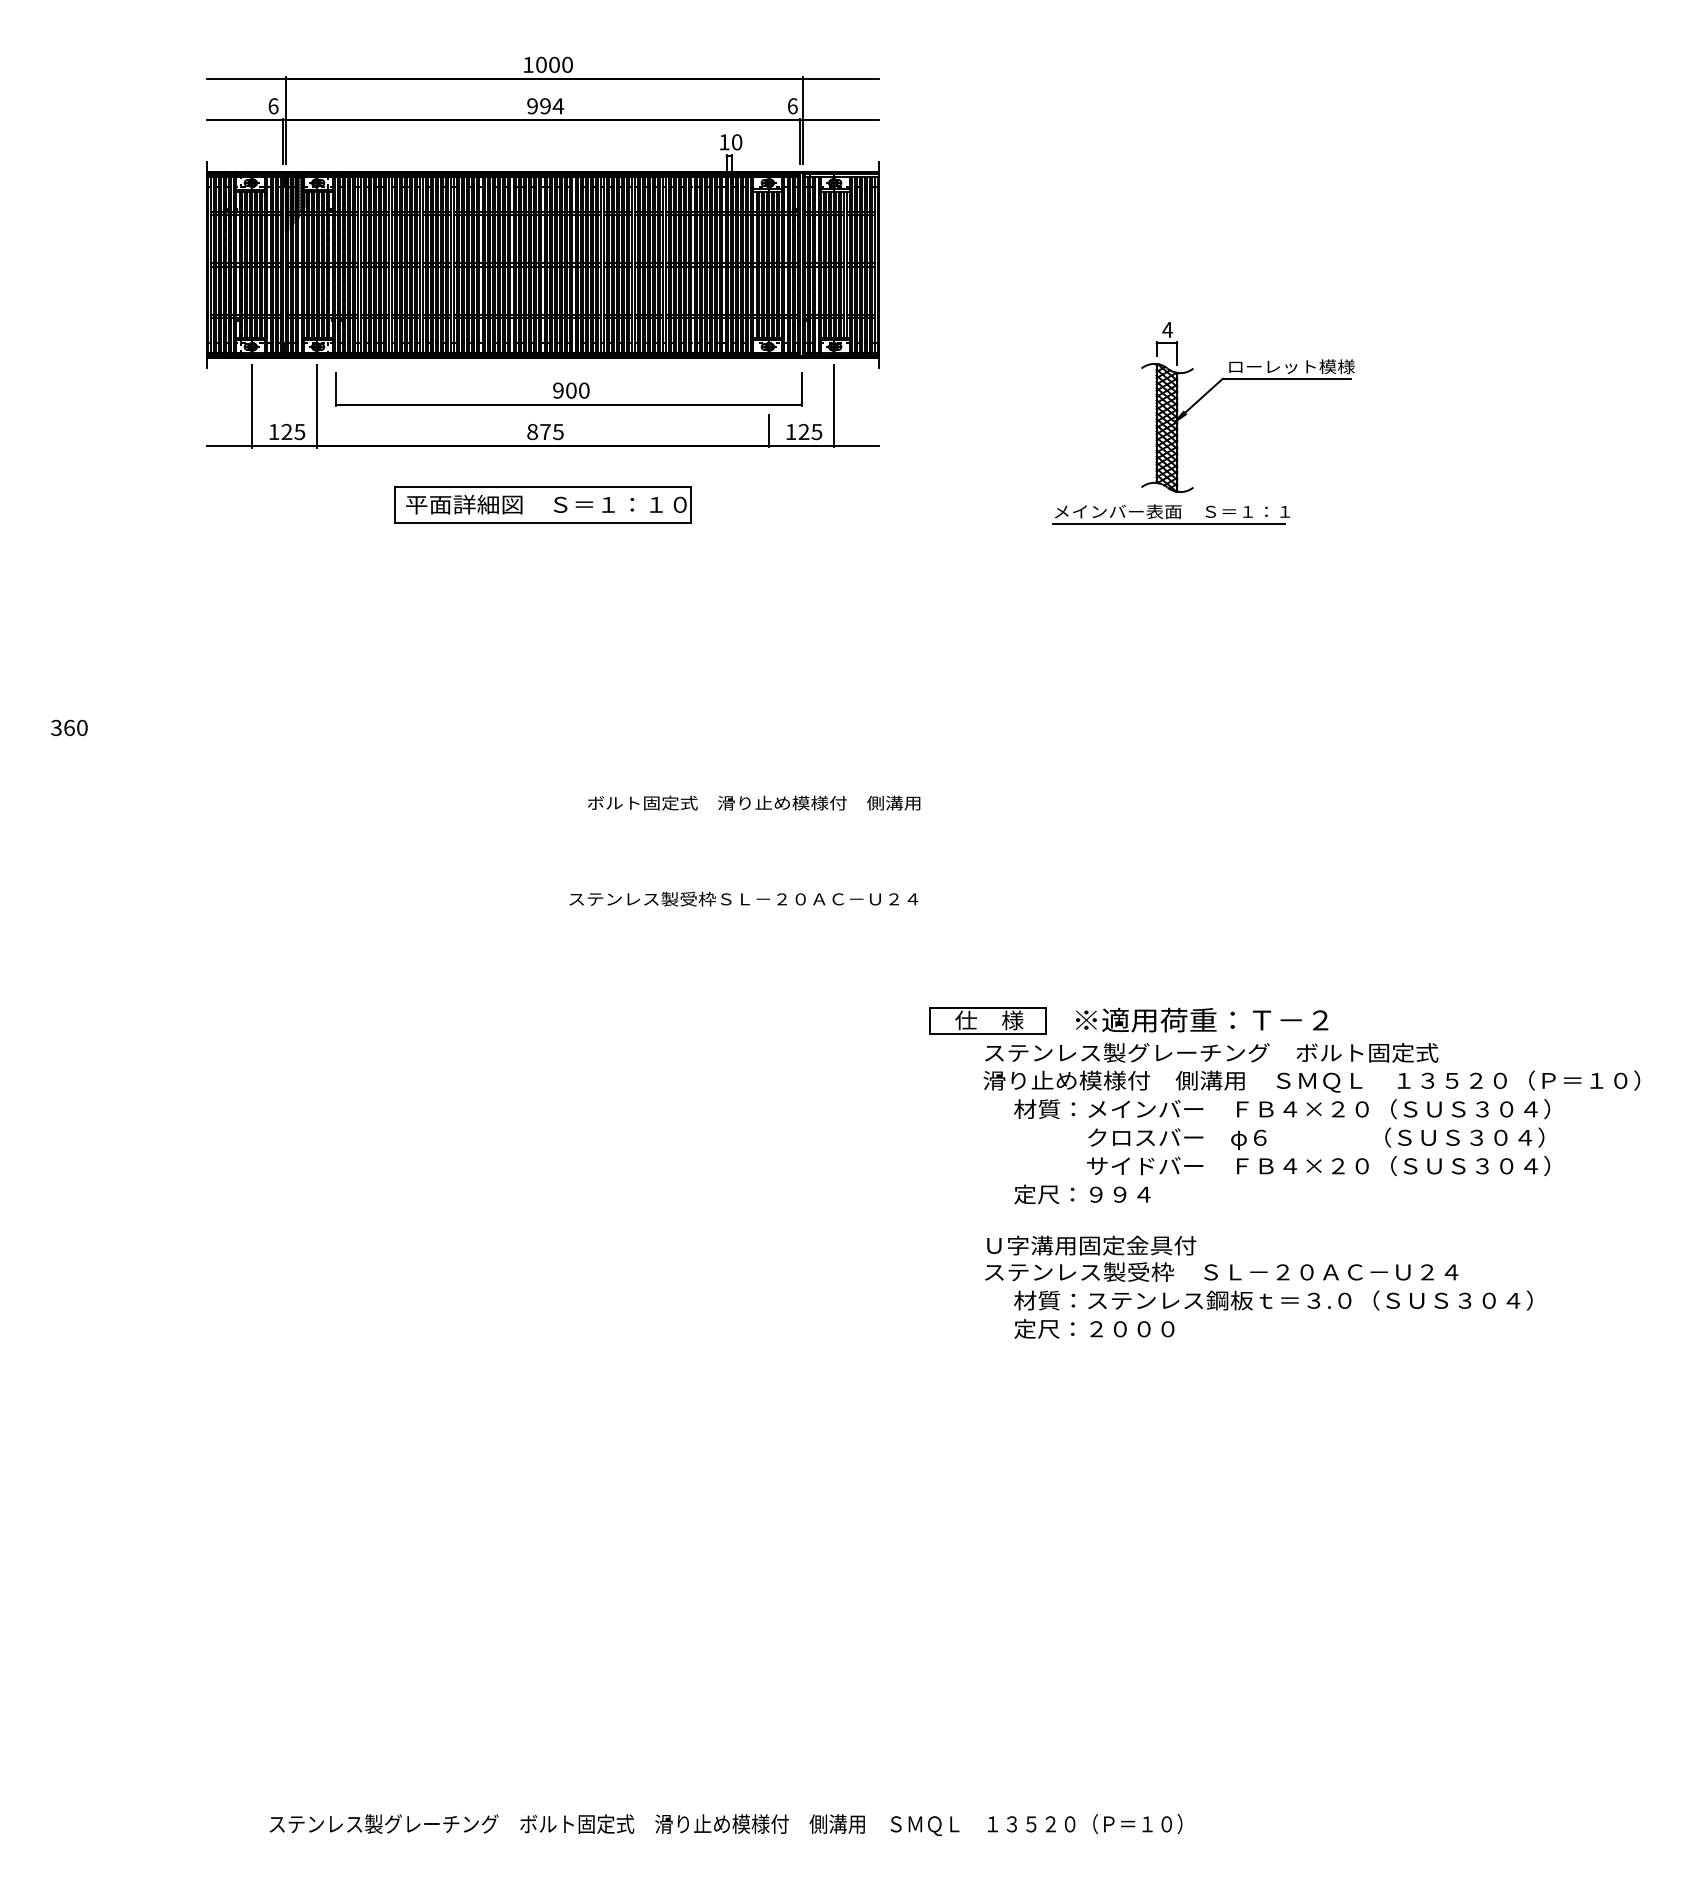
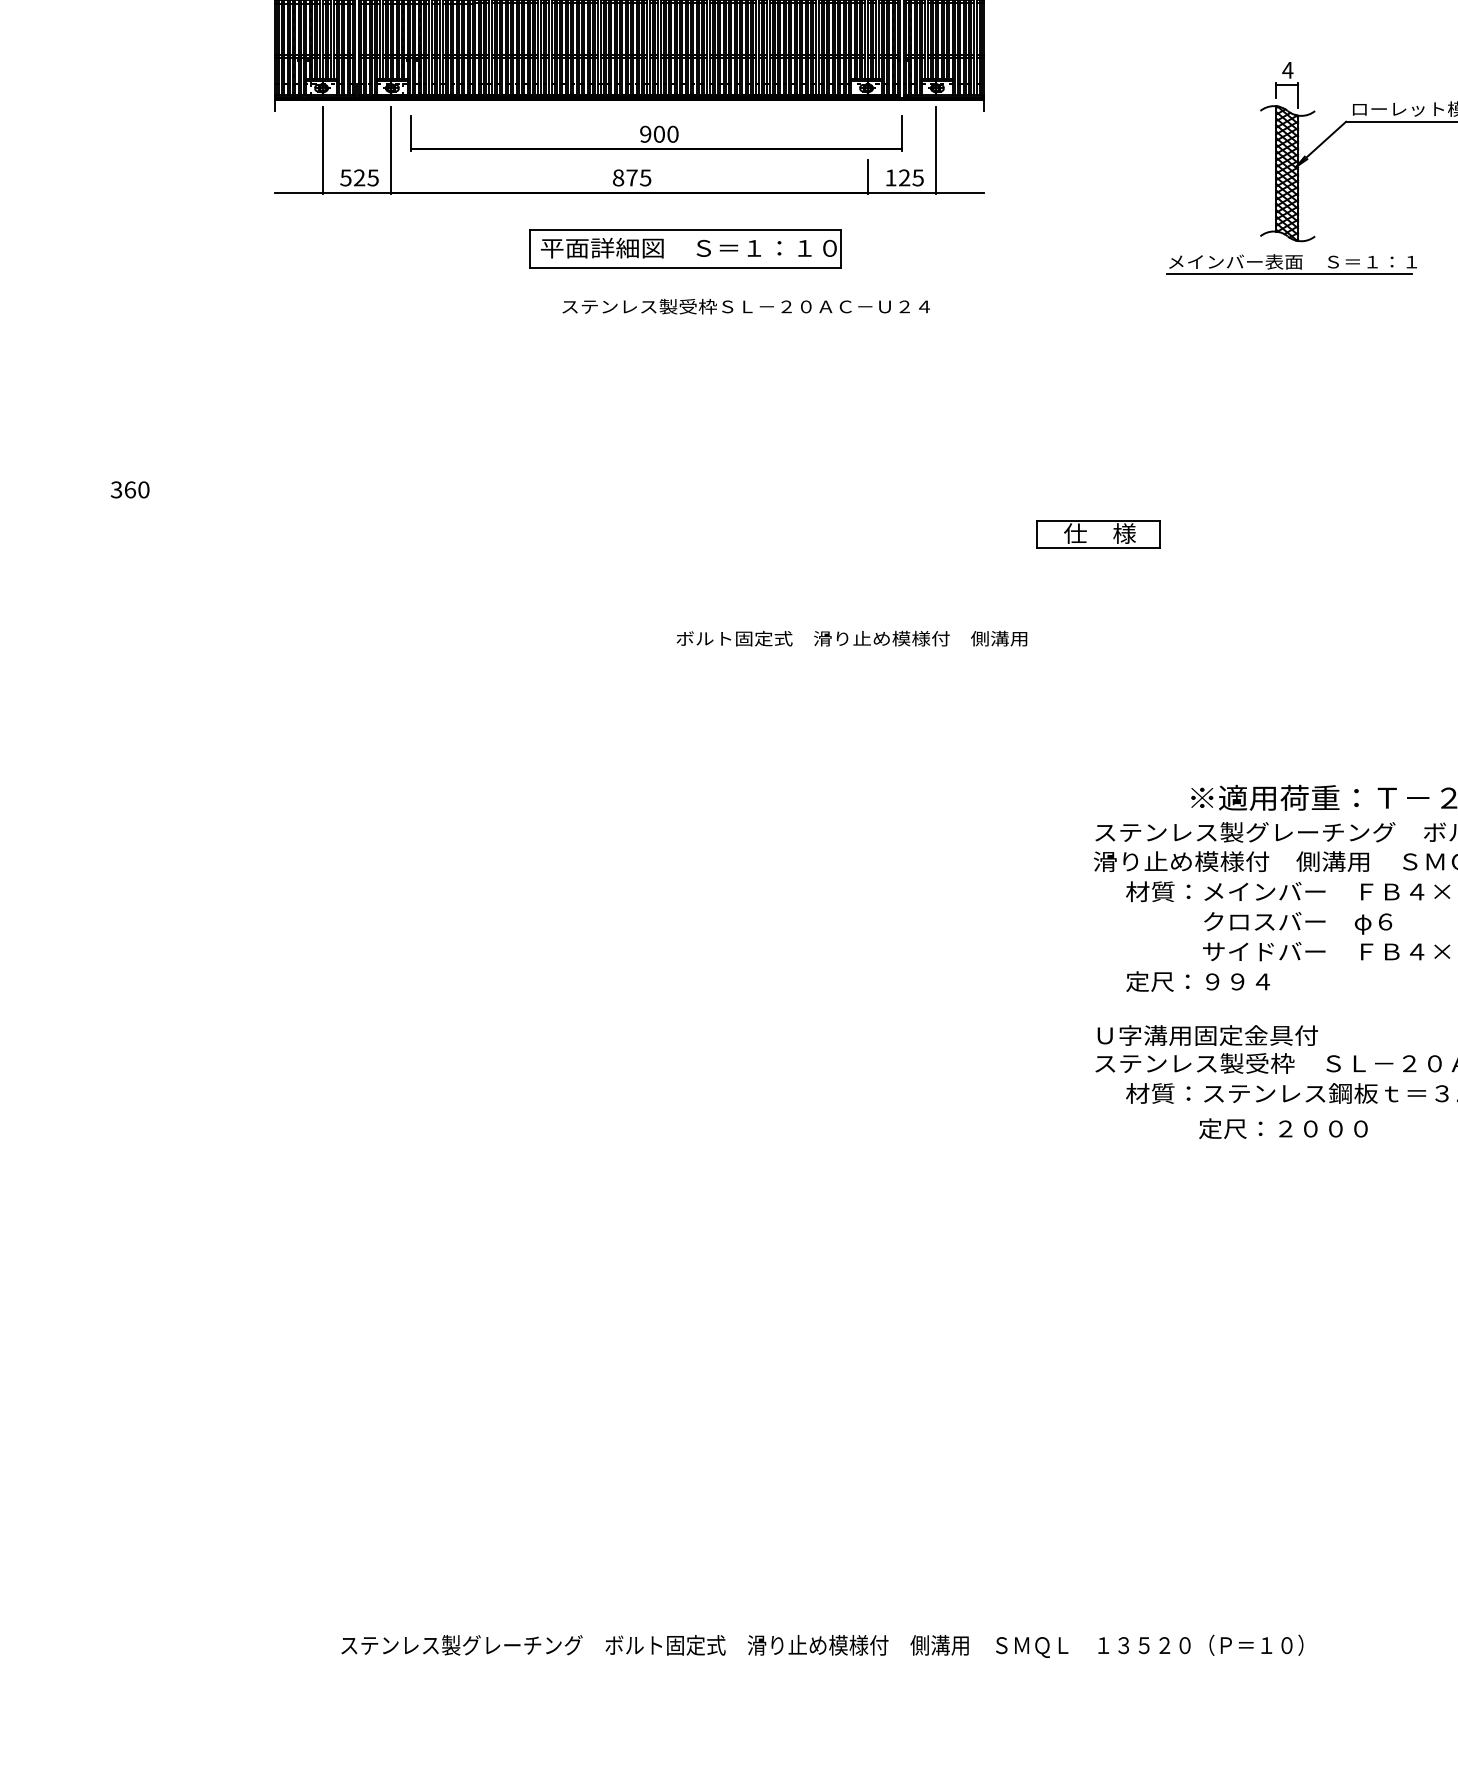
text: (273, 432) -> (345, 178), 125 -> 525
part: (542, 504) -> (684, 248), moved
text: (754, 802) -> (852, 638), moved
text: (743, 898) -> (745, 305), moved
part: (987, 1020) -> (1098, 533), moved
text: (1094, 1328) -> (1283, 1128), moved

